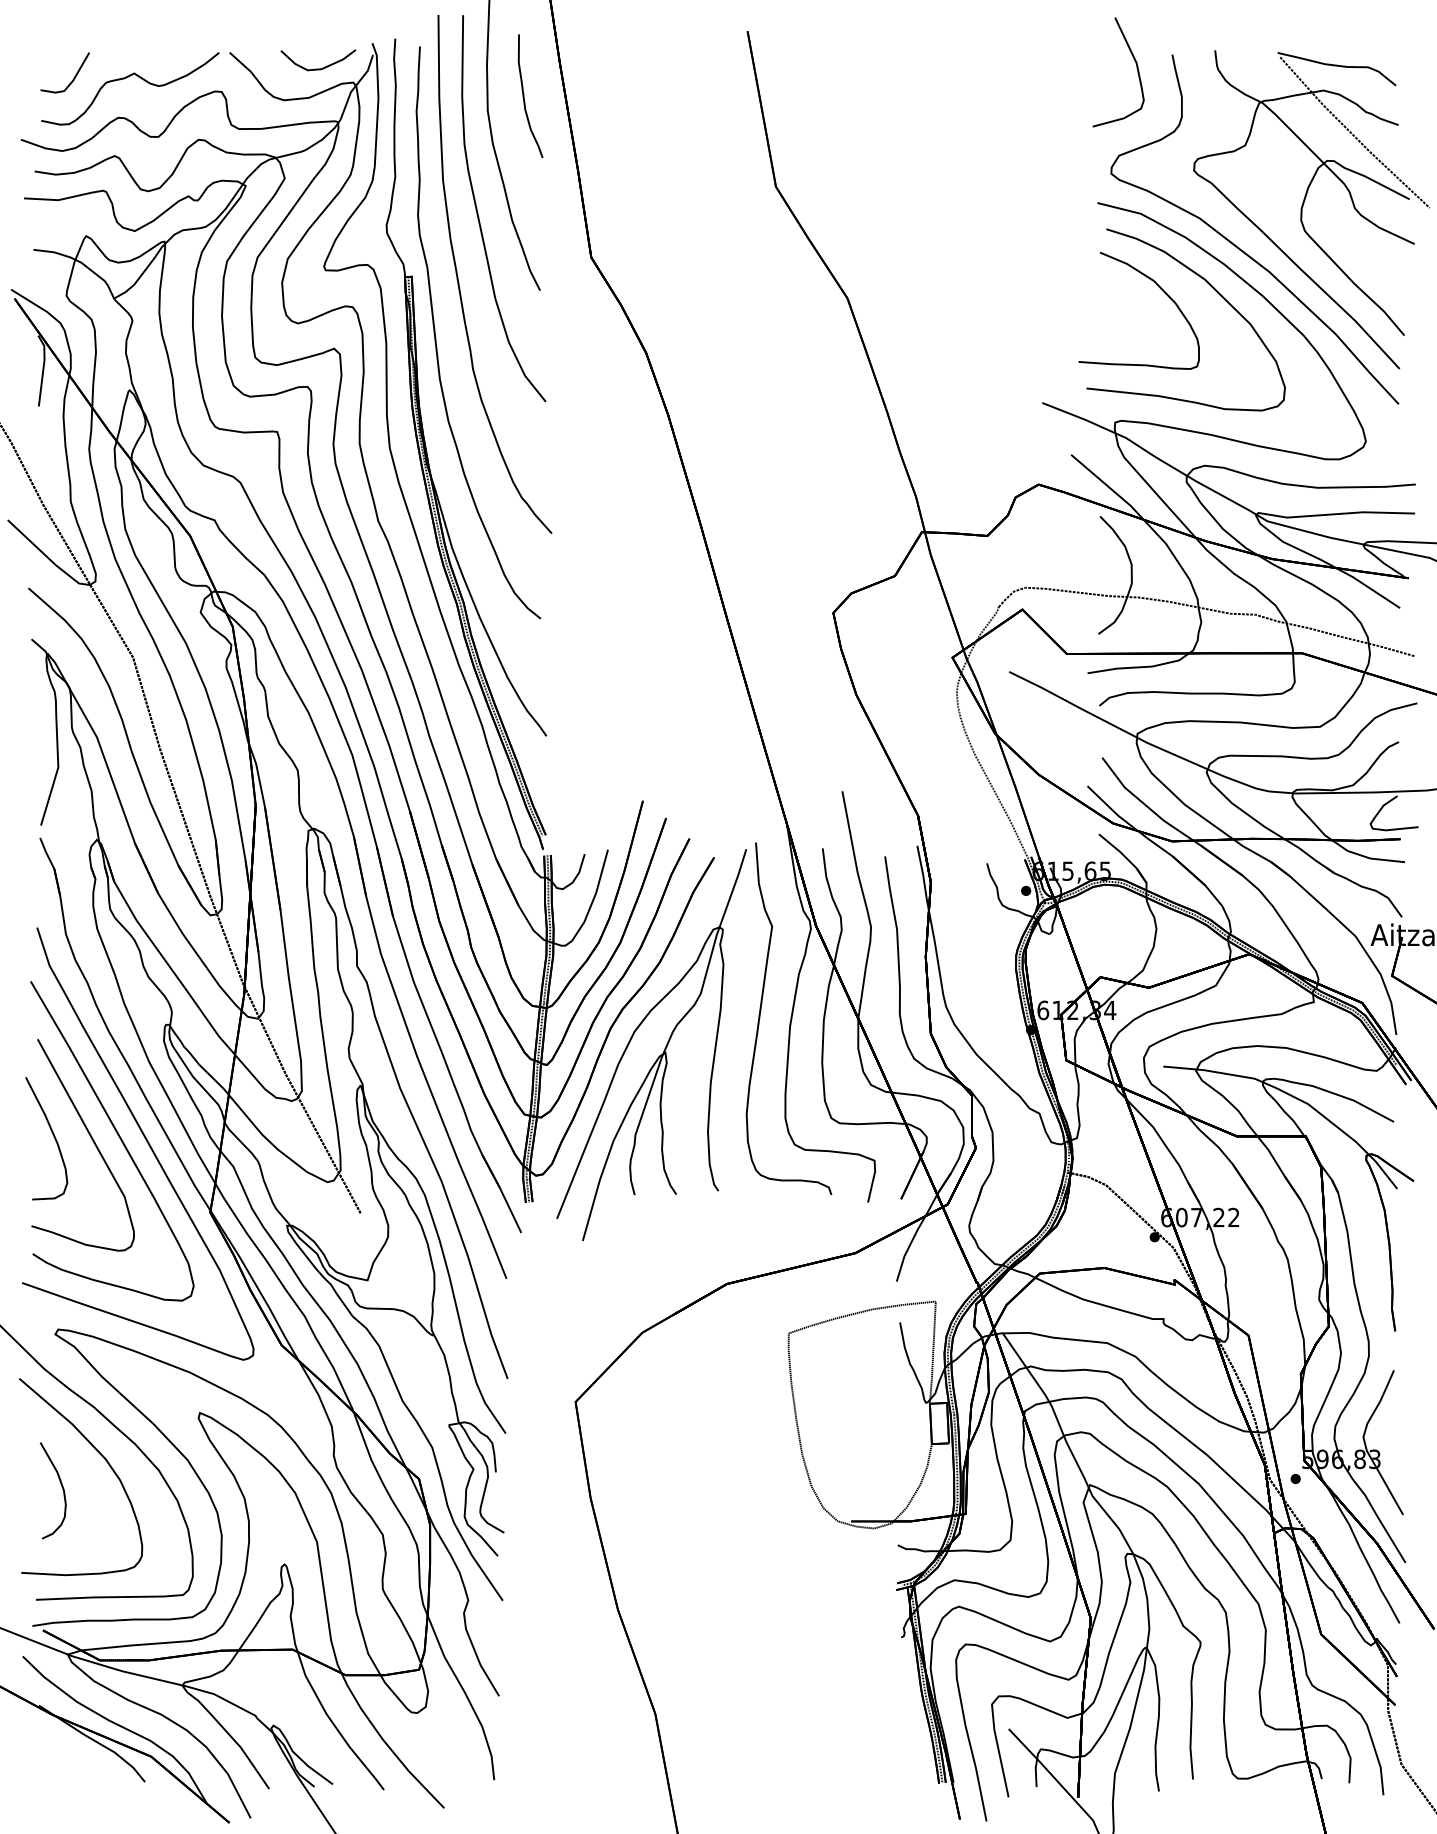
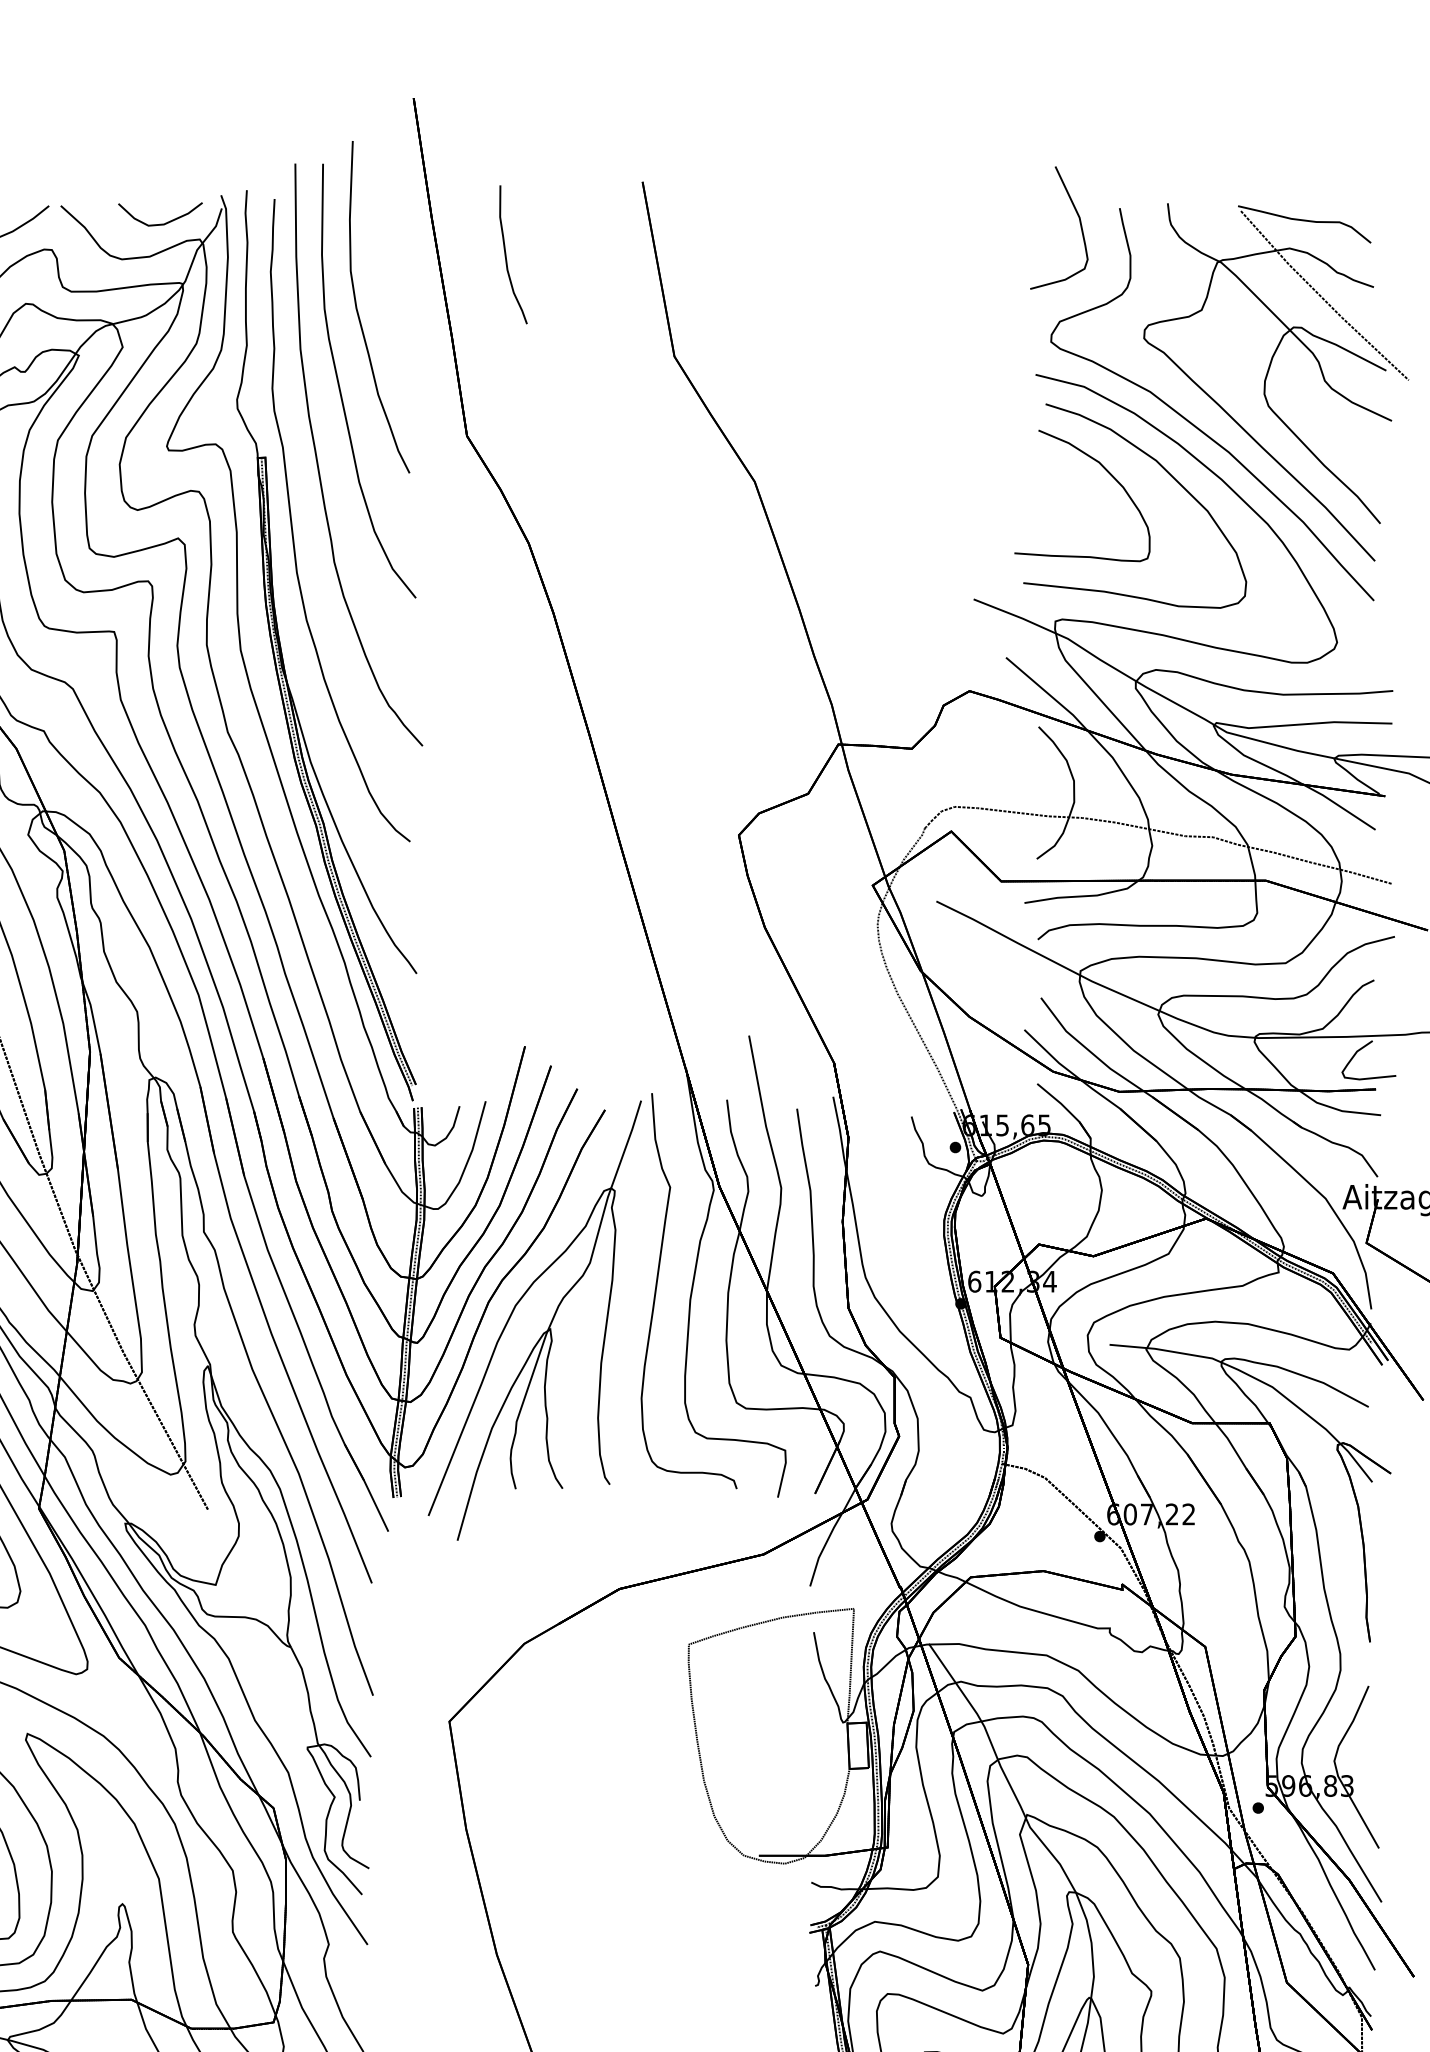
curve: (524, 95) -> (506, 254), moved

